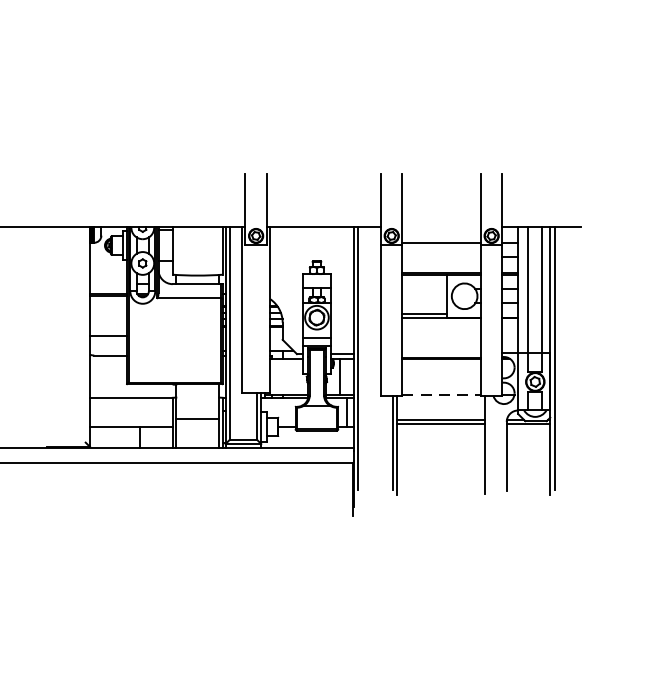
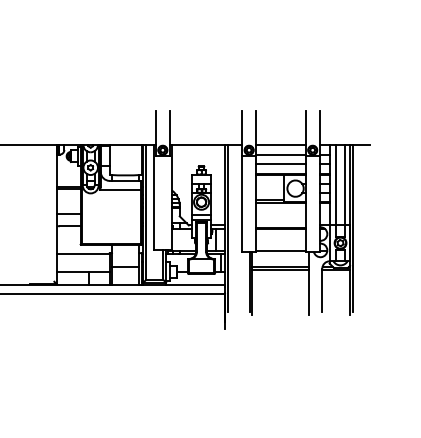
line: (440, 226) -> (280, 144), added
line: (440, 256) -> (280, 163), added
line: (440, 395) -> (280, 251), dashed -> solid

